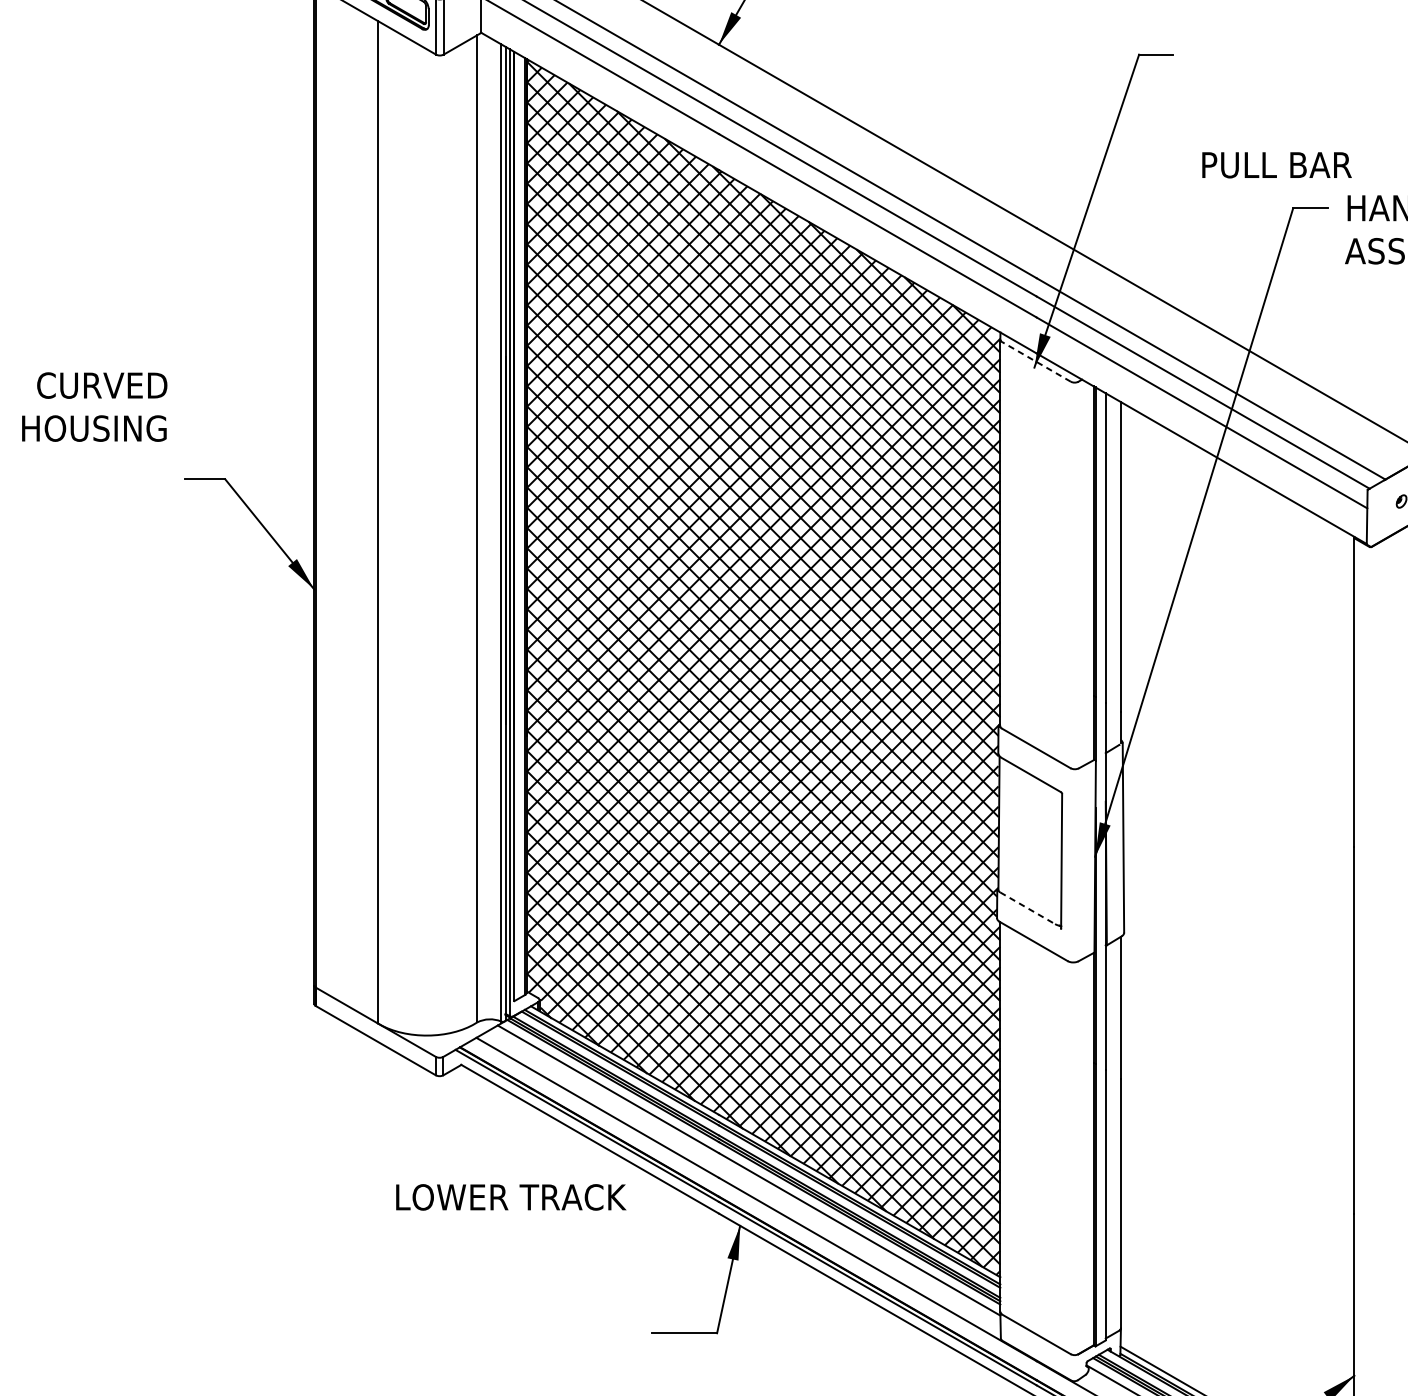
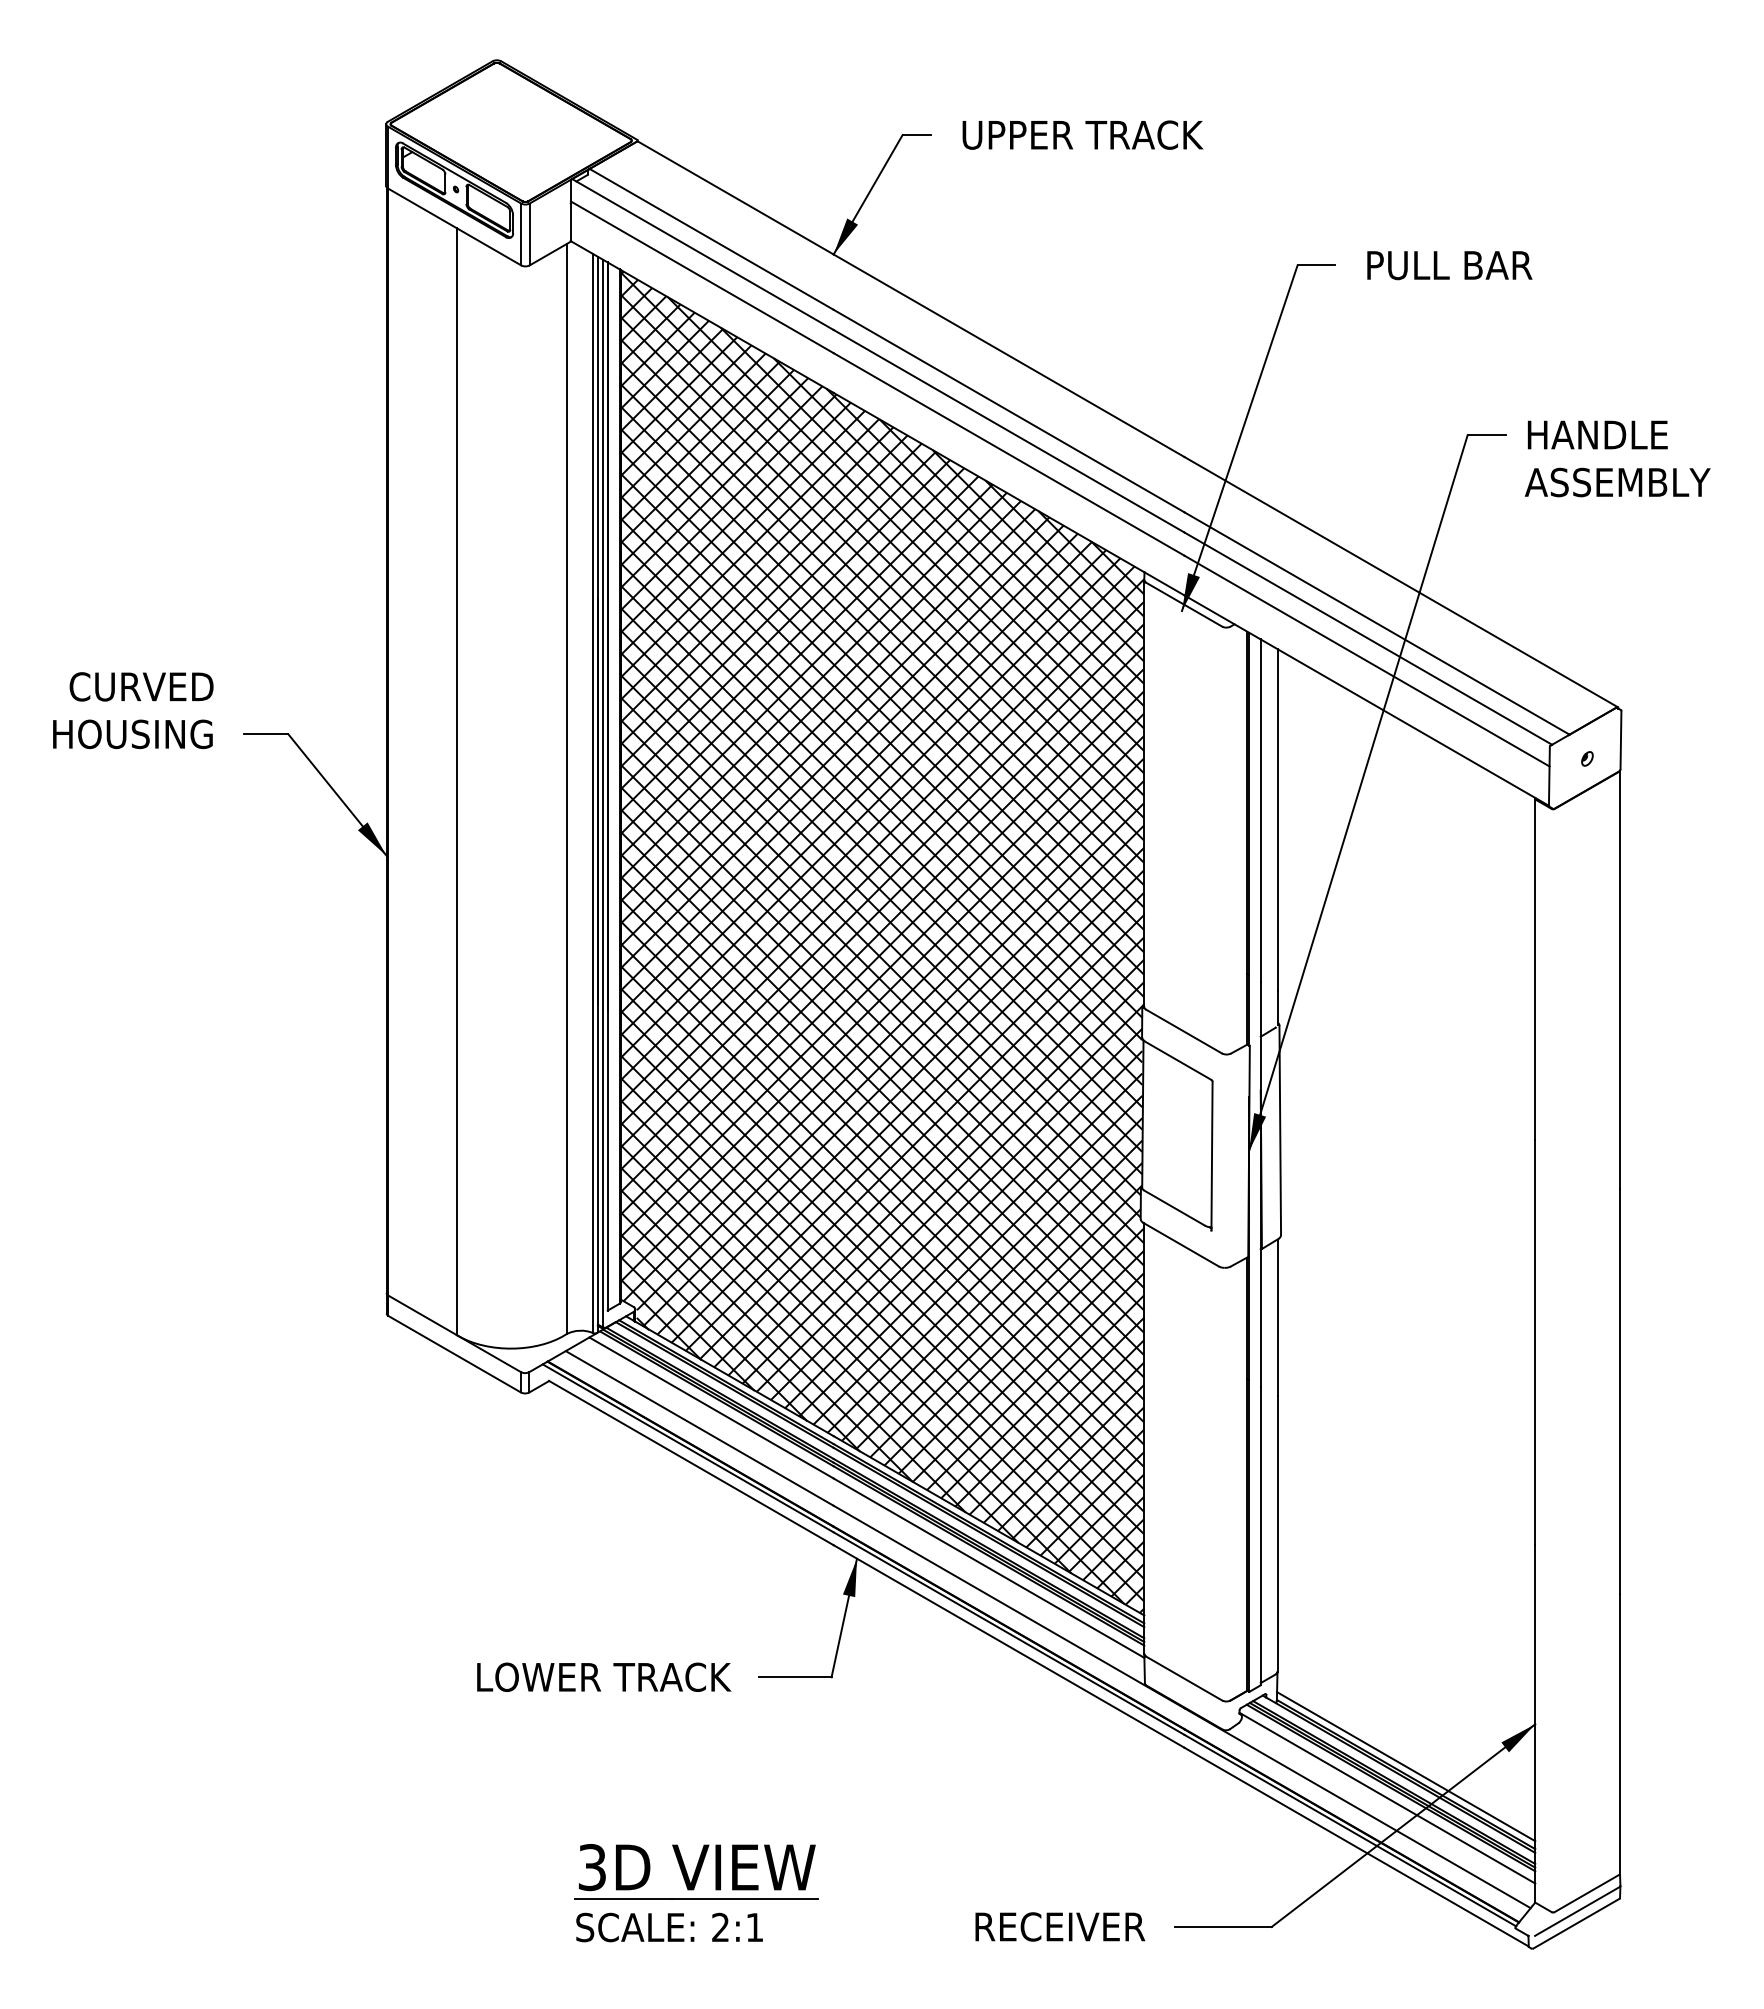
text: (1276, 165) -> (1449, 265), moved
line: (1036, 361) -> (1184, 604), dashed -> solid
text: (94, 406) -> (133, 710), moved
line: (1027, 908) -> (1174, 1208), dashed -> solid
text: (511, 1196) -> (604, 1676), moved

